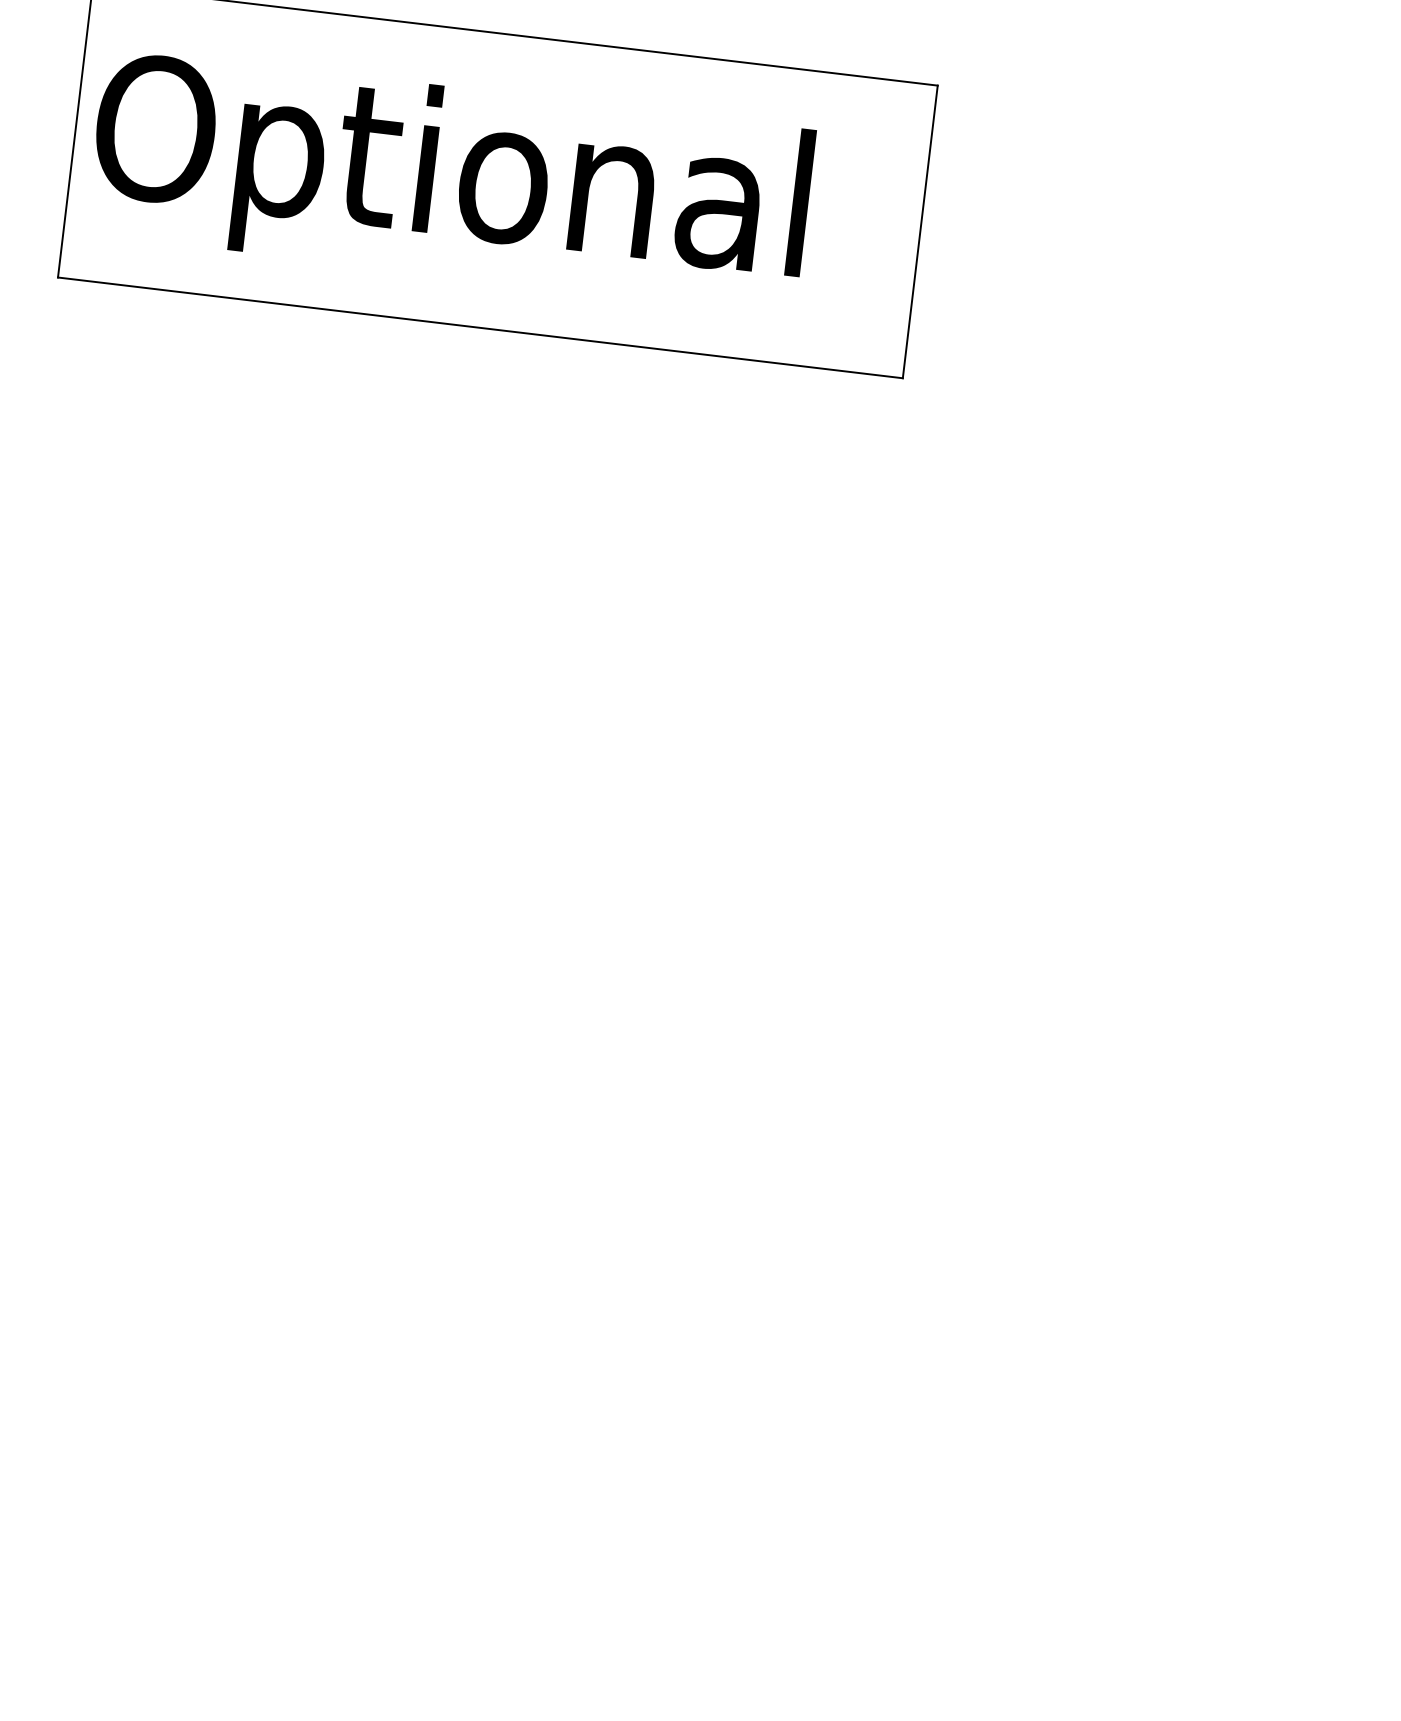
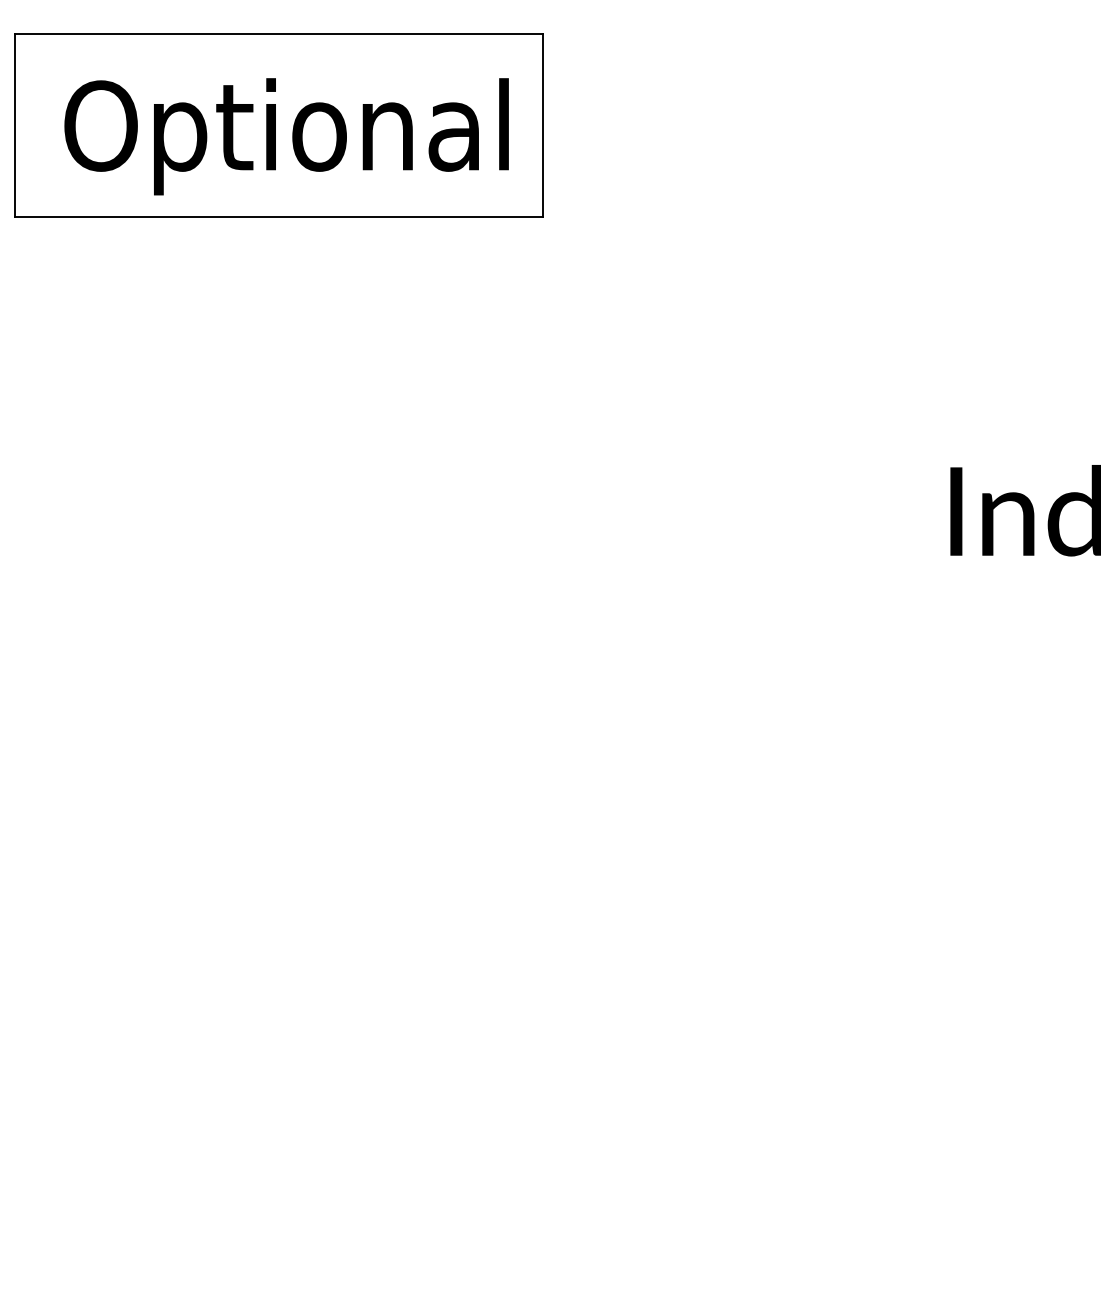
text: (450, 181) -> (286, 136), moved

